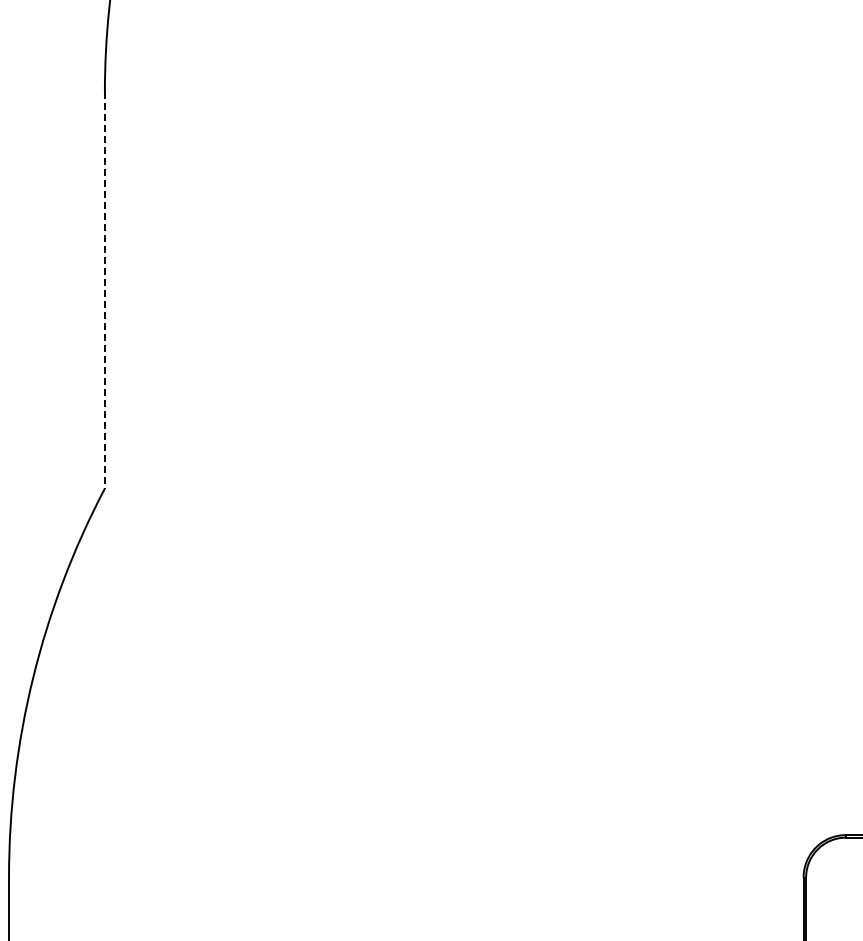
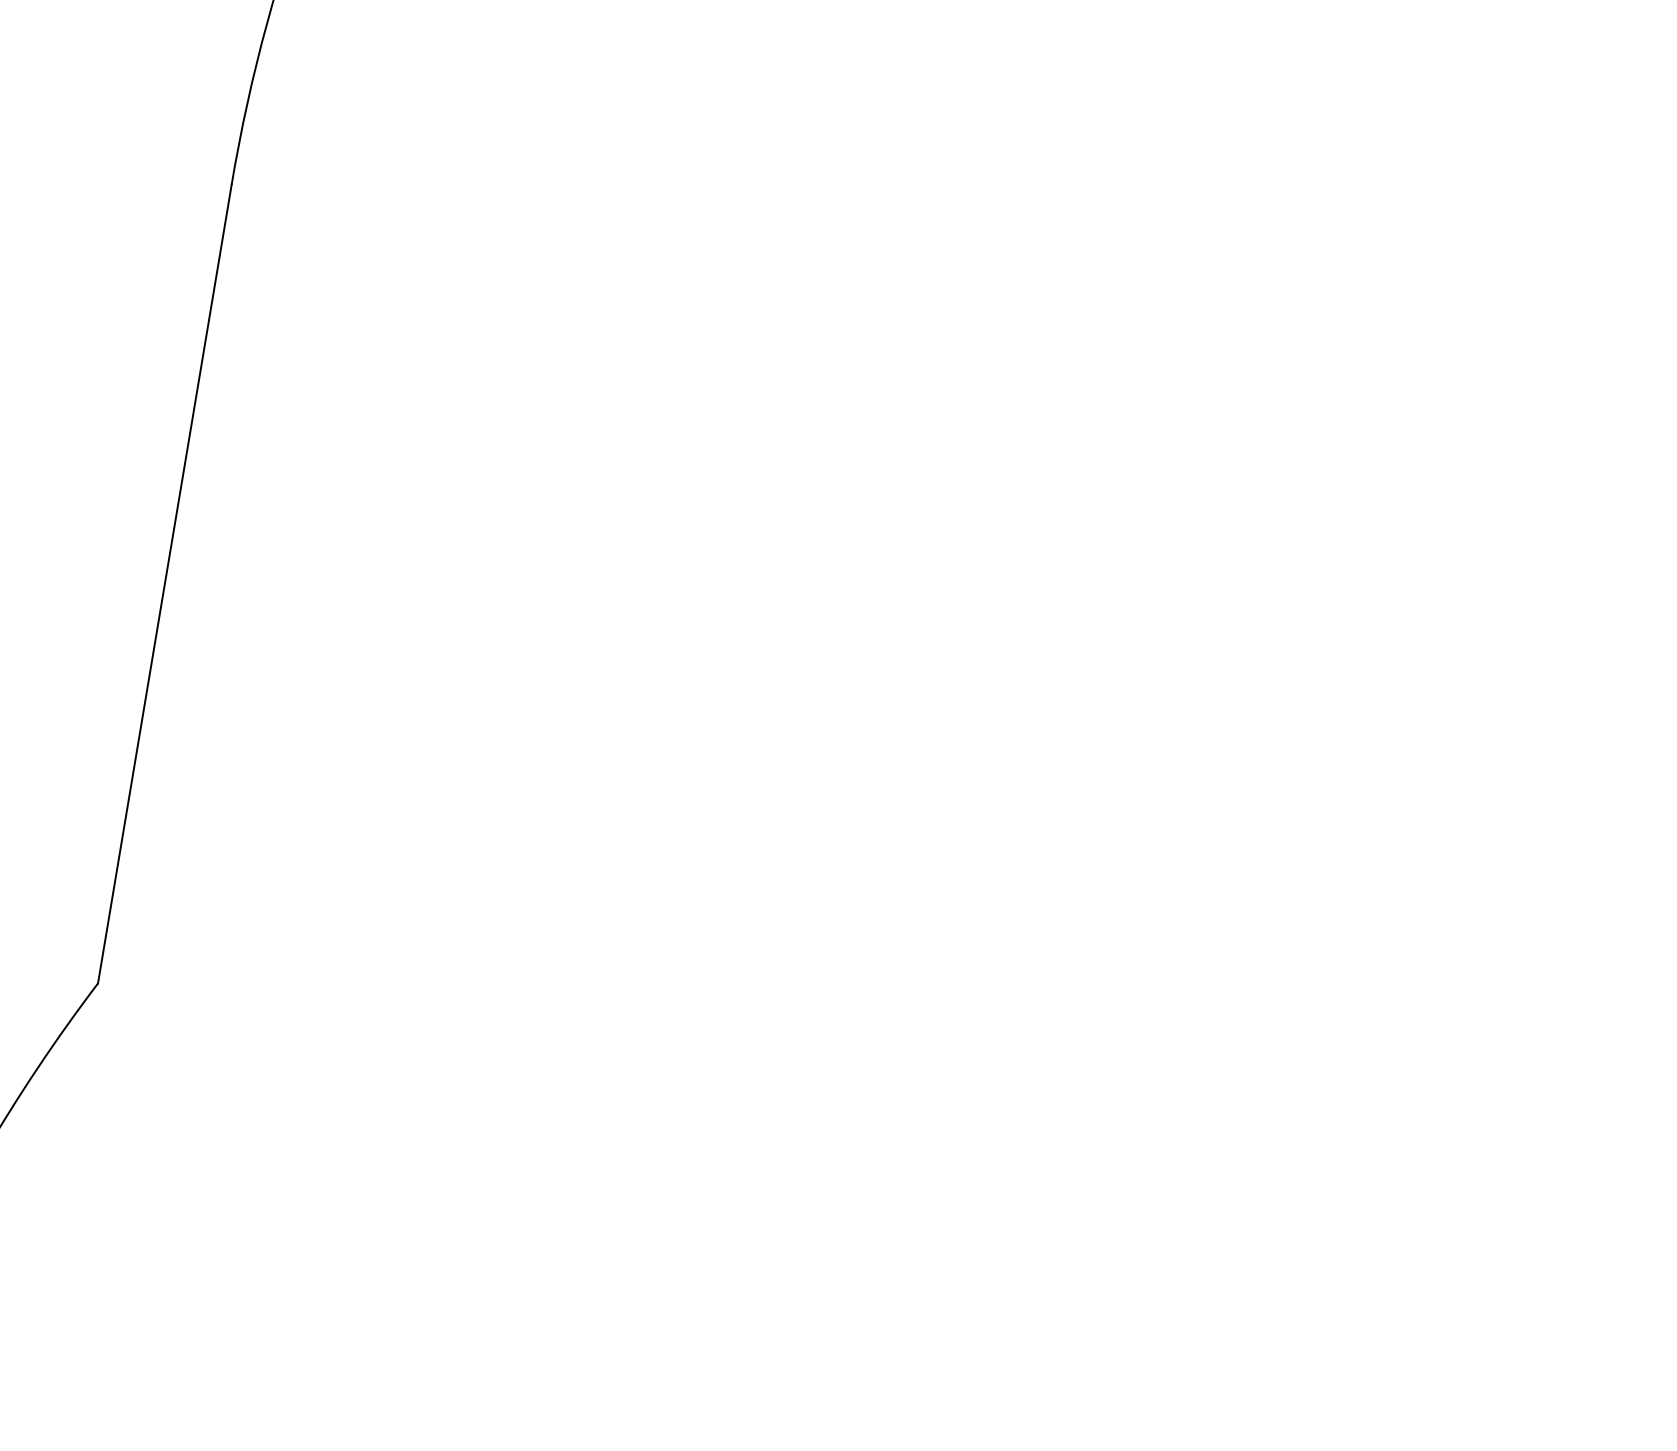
line: (104, 291) -> (163, 586), dashed -> solid

